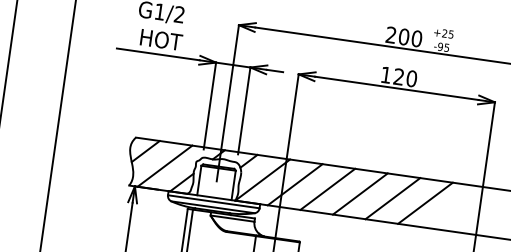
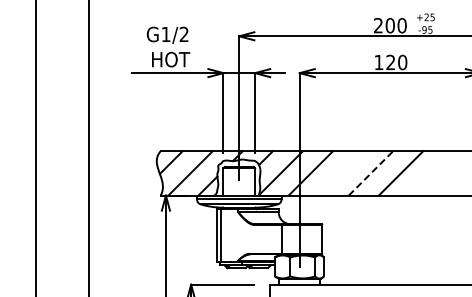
line: (327, 189) -> (340, 173), removed
line: (360, 194) -> (371, 173), solid -> dashed
line: (424, 203) -> (430, 173), removed

